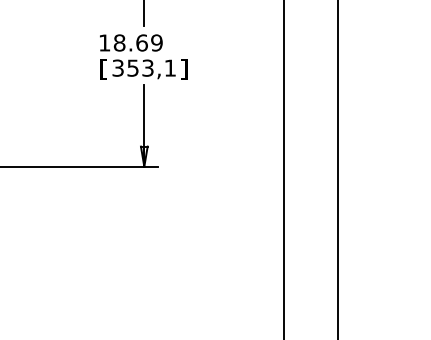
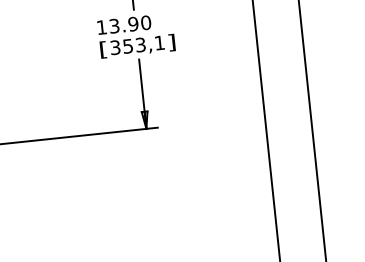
text: (137, 42) -> (129, 24), 18.69 -> 13.90

